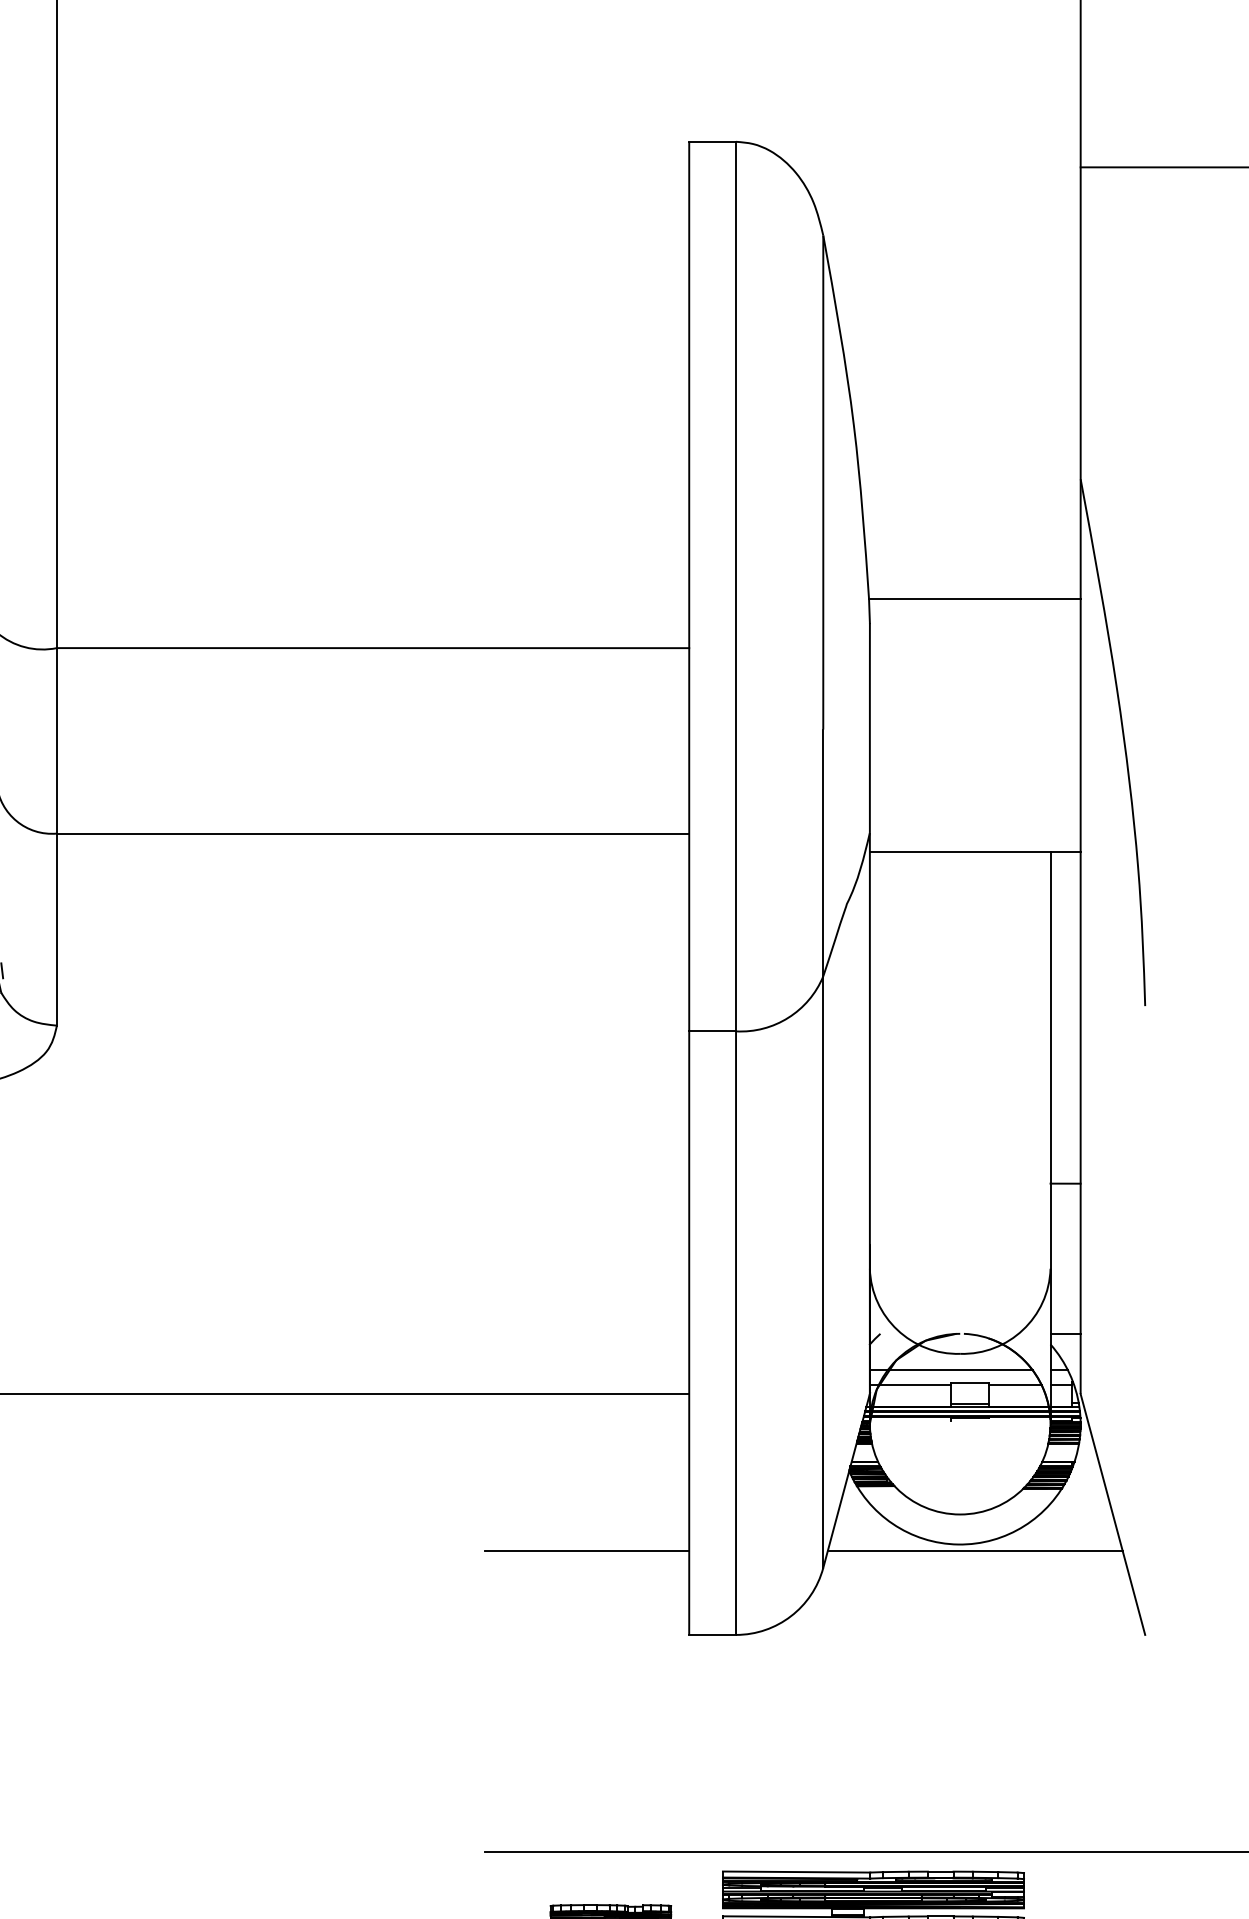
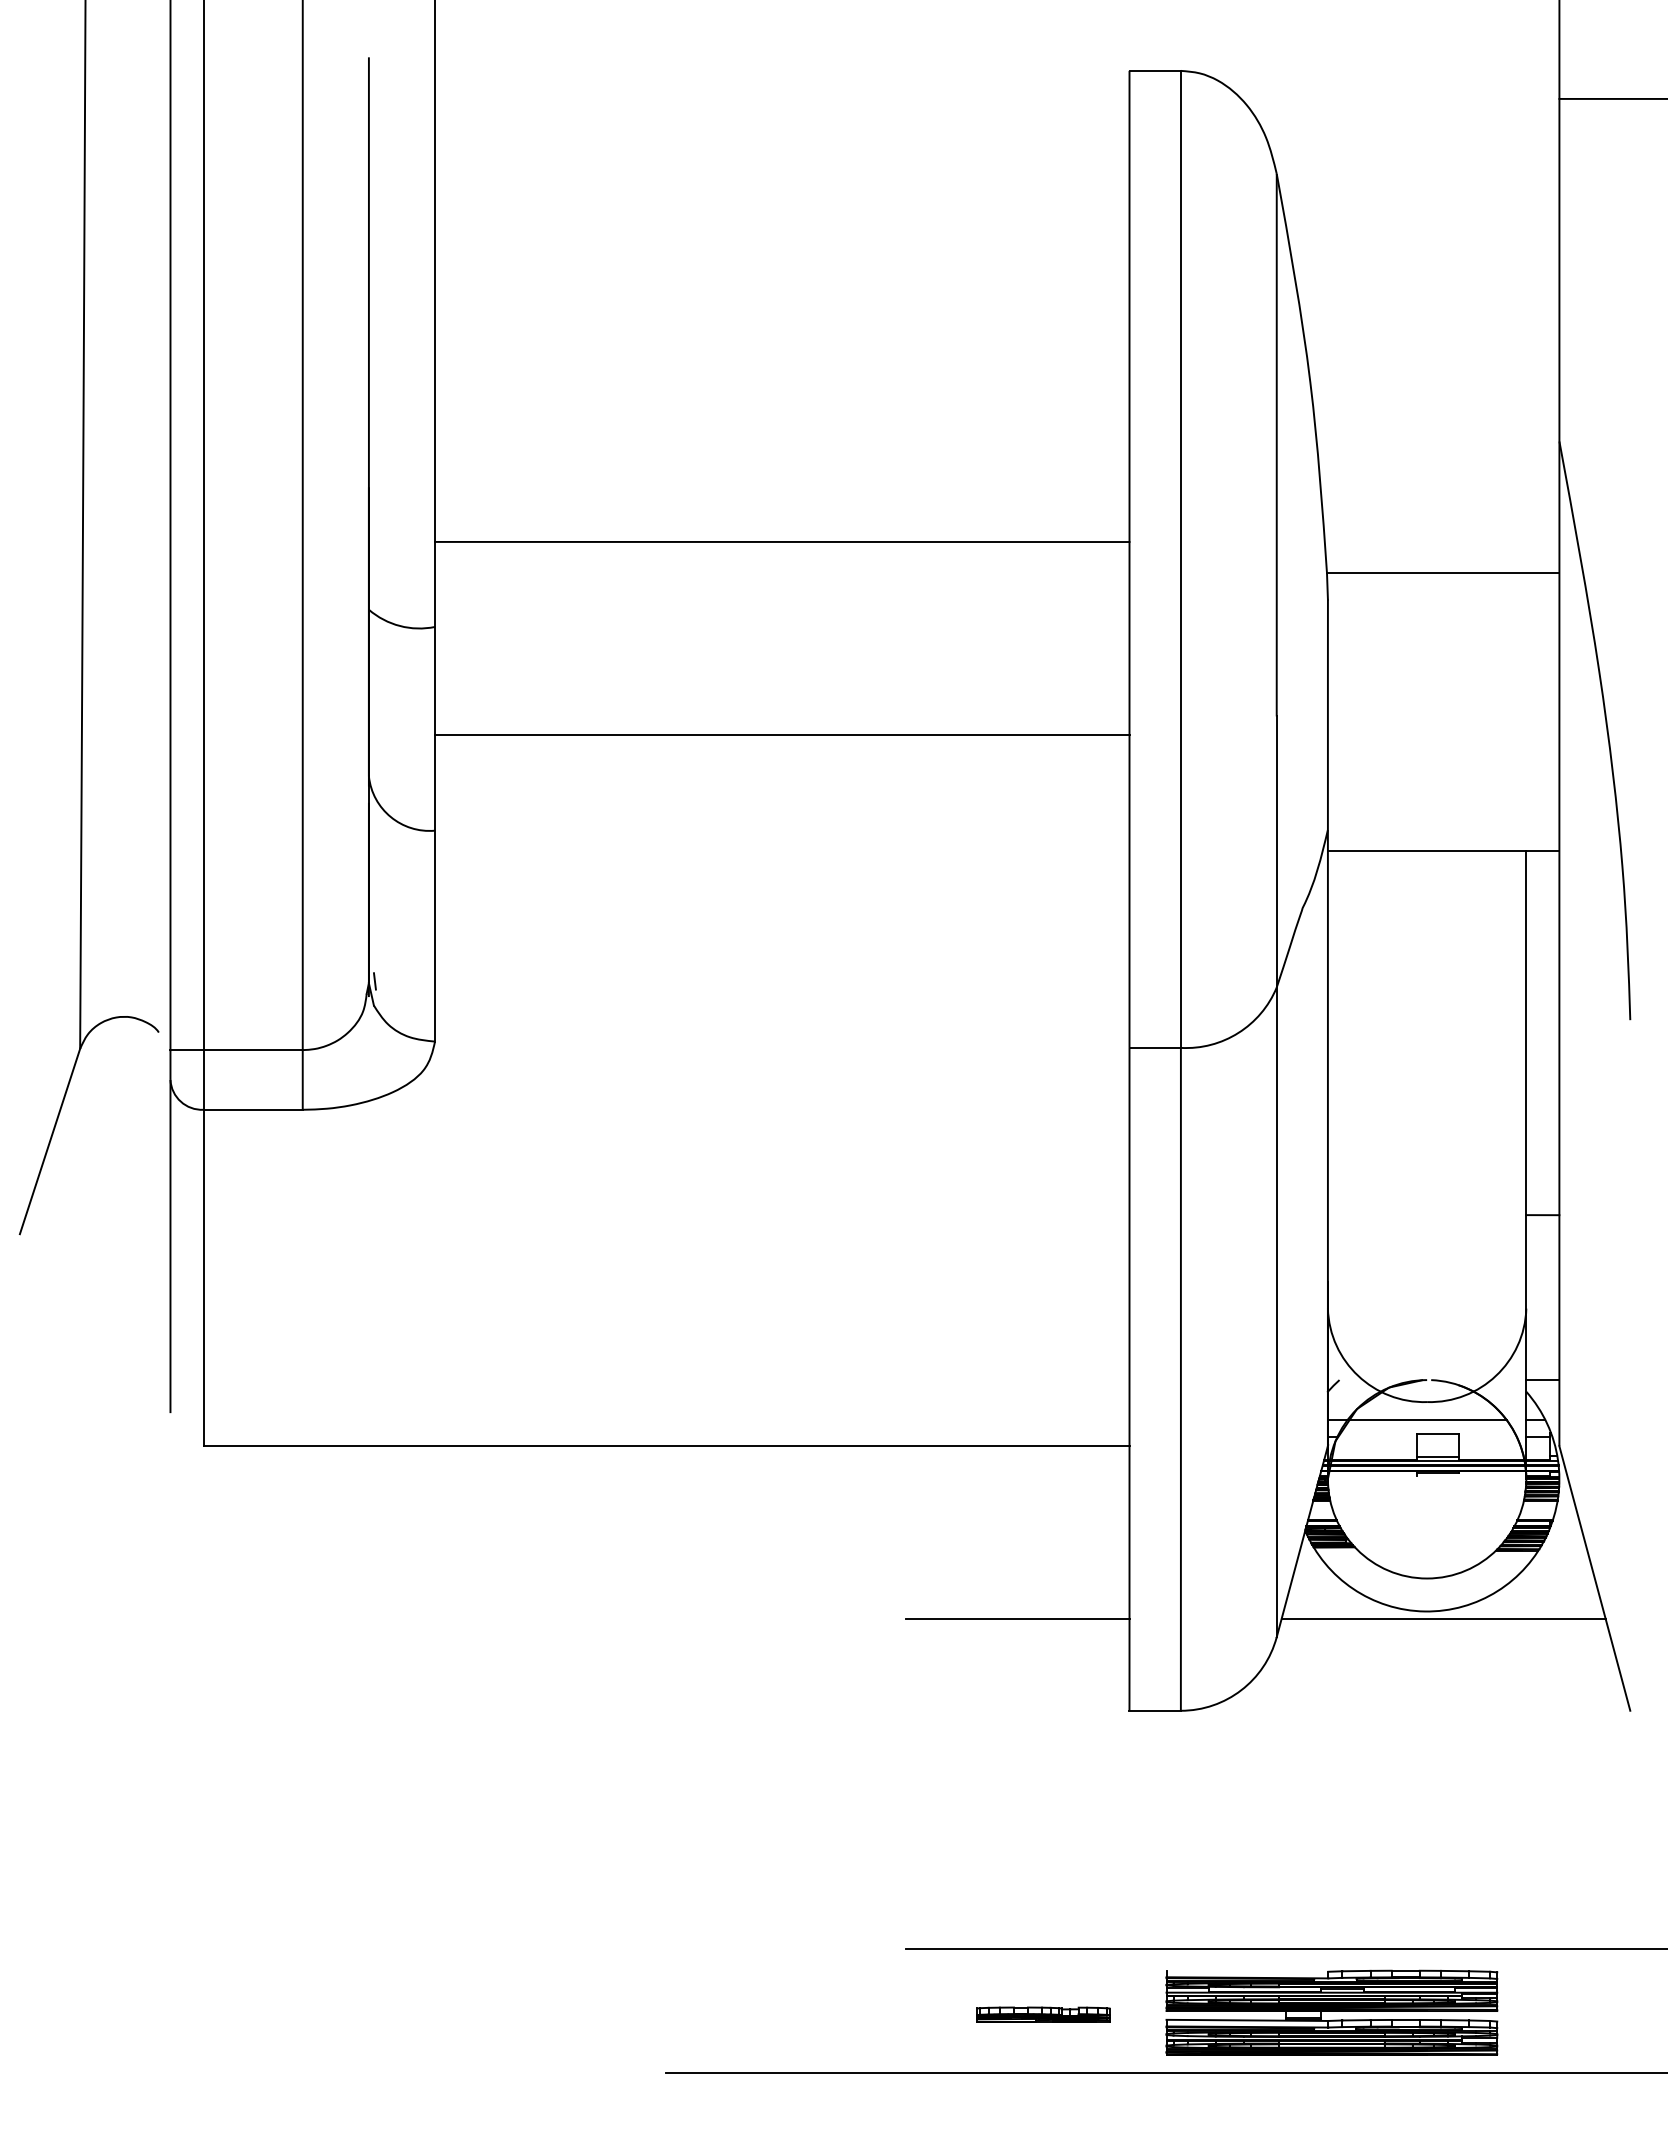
line: (373, 647) -> (782, 541), moved
line: (373, 833) -> (782, 734), moved
line: (914, 1385) -> (1376, 1436), removed
line: (1015, 1385) -> (1487, 1436), removed
line: (796, 1871) -> (1247, 1970), removed

